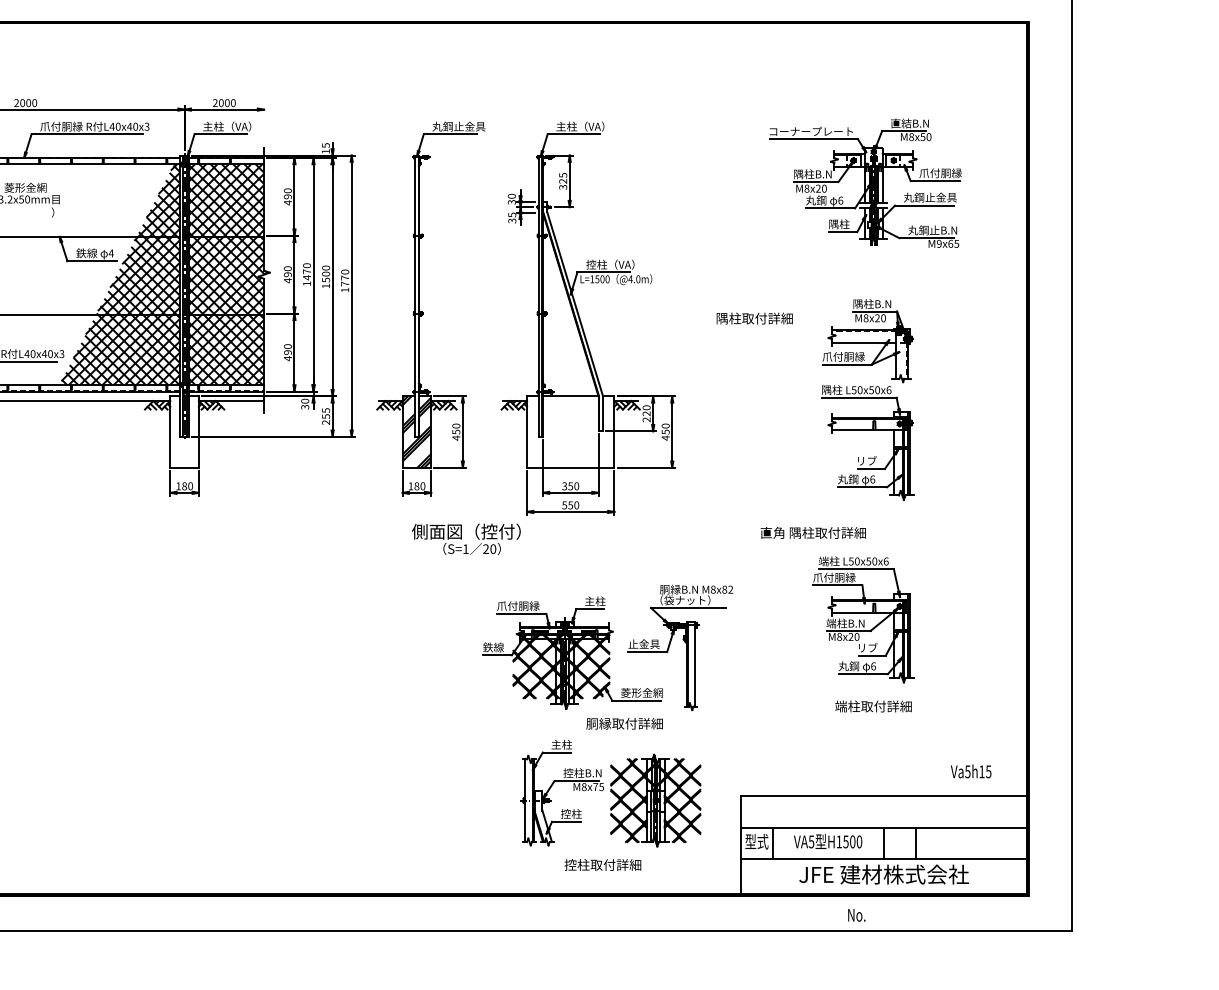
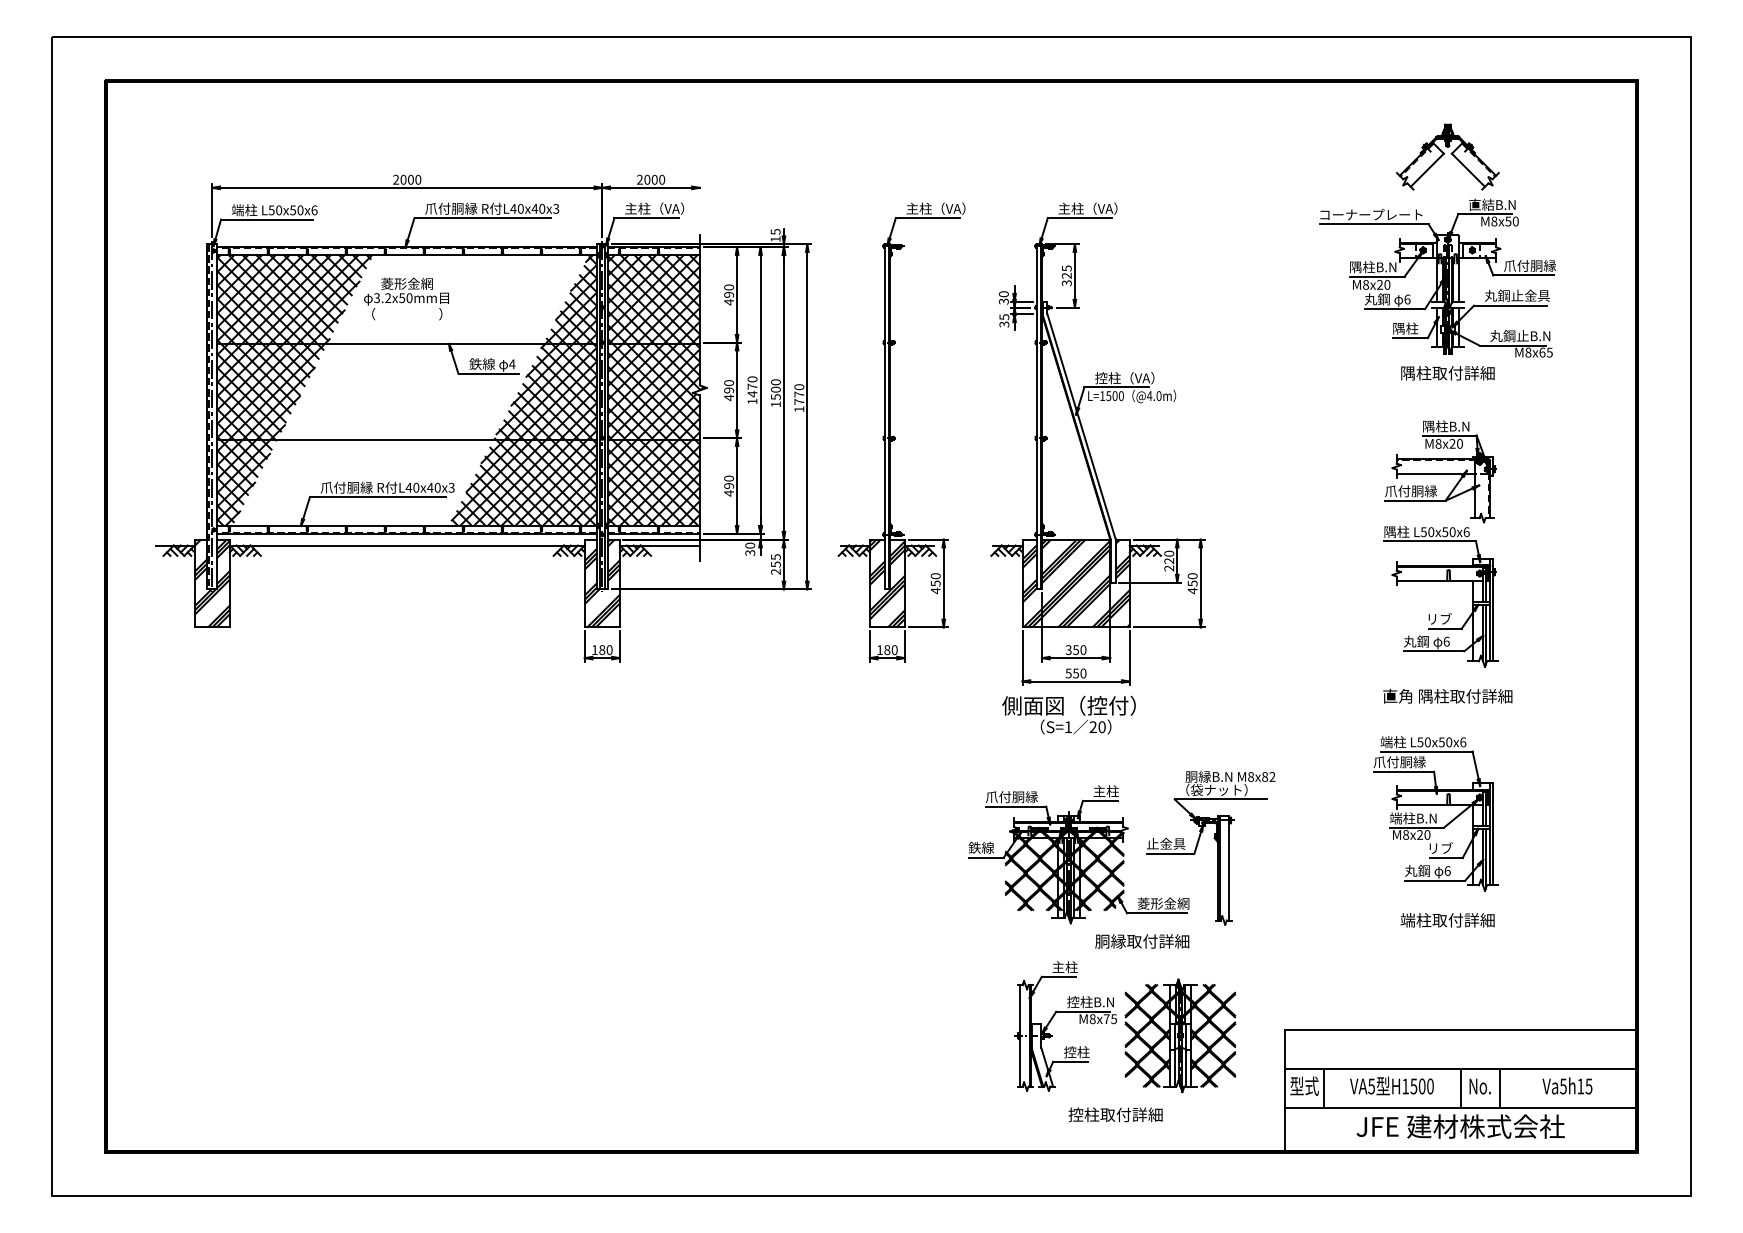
part: (873, 84) -> (1447, 156), added
text: (458, 126) -> (938, 208), 丸鋼止金具 -> 主柱（VA）
text: (939, 243) -> (1528, 352), M9x65 -> M8x65
text: (754, 318) -> (1447, 373), moved
hatch: (183, 432) -> (601, 583), added
hatch: (570, 432) -> (1075, 583), added
text: (813, 533) -> (1447, 696), moved
text: (465, 538) -> (1068, 714), moved
text: (971, 771) -> (1567, 1085), moved
text: (856, 915) -> (1479, 1086), moved

